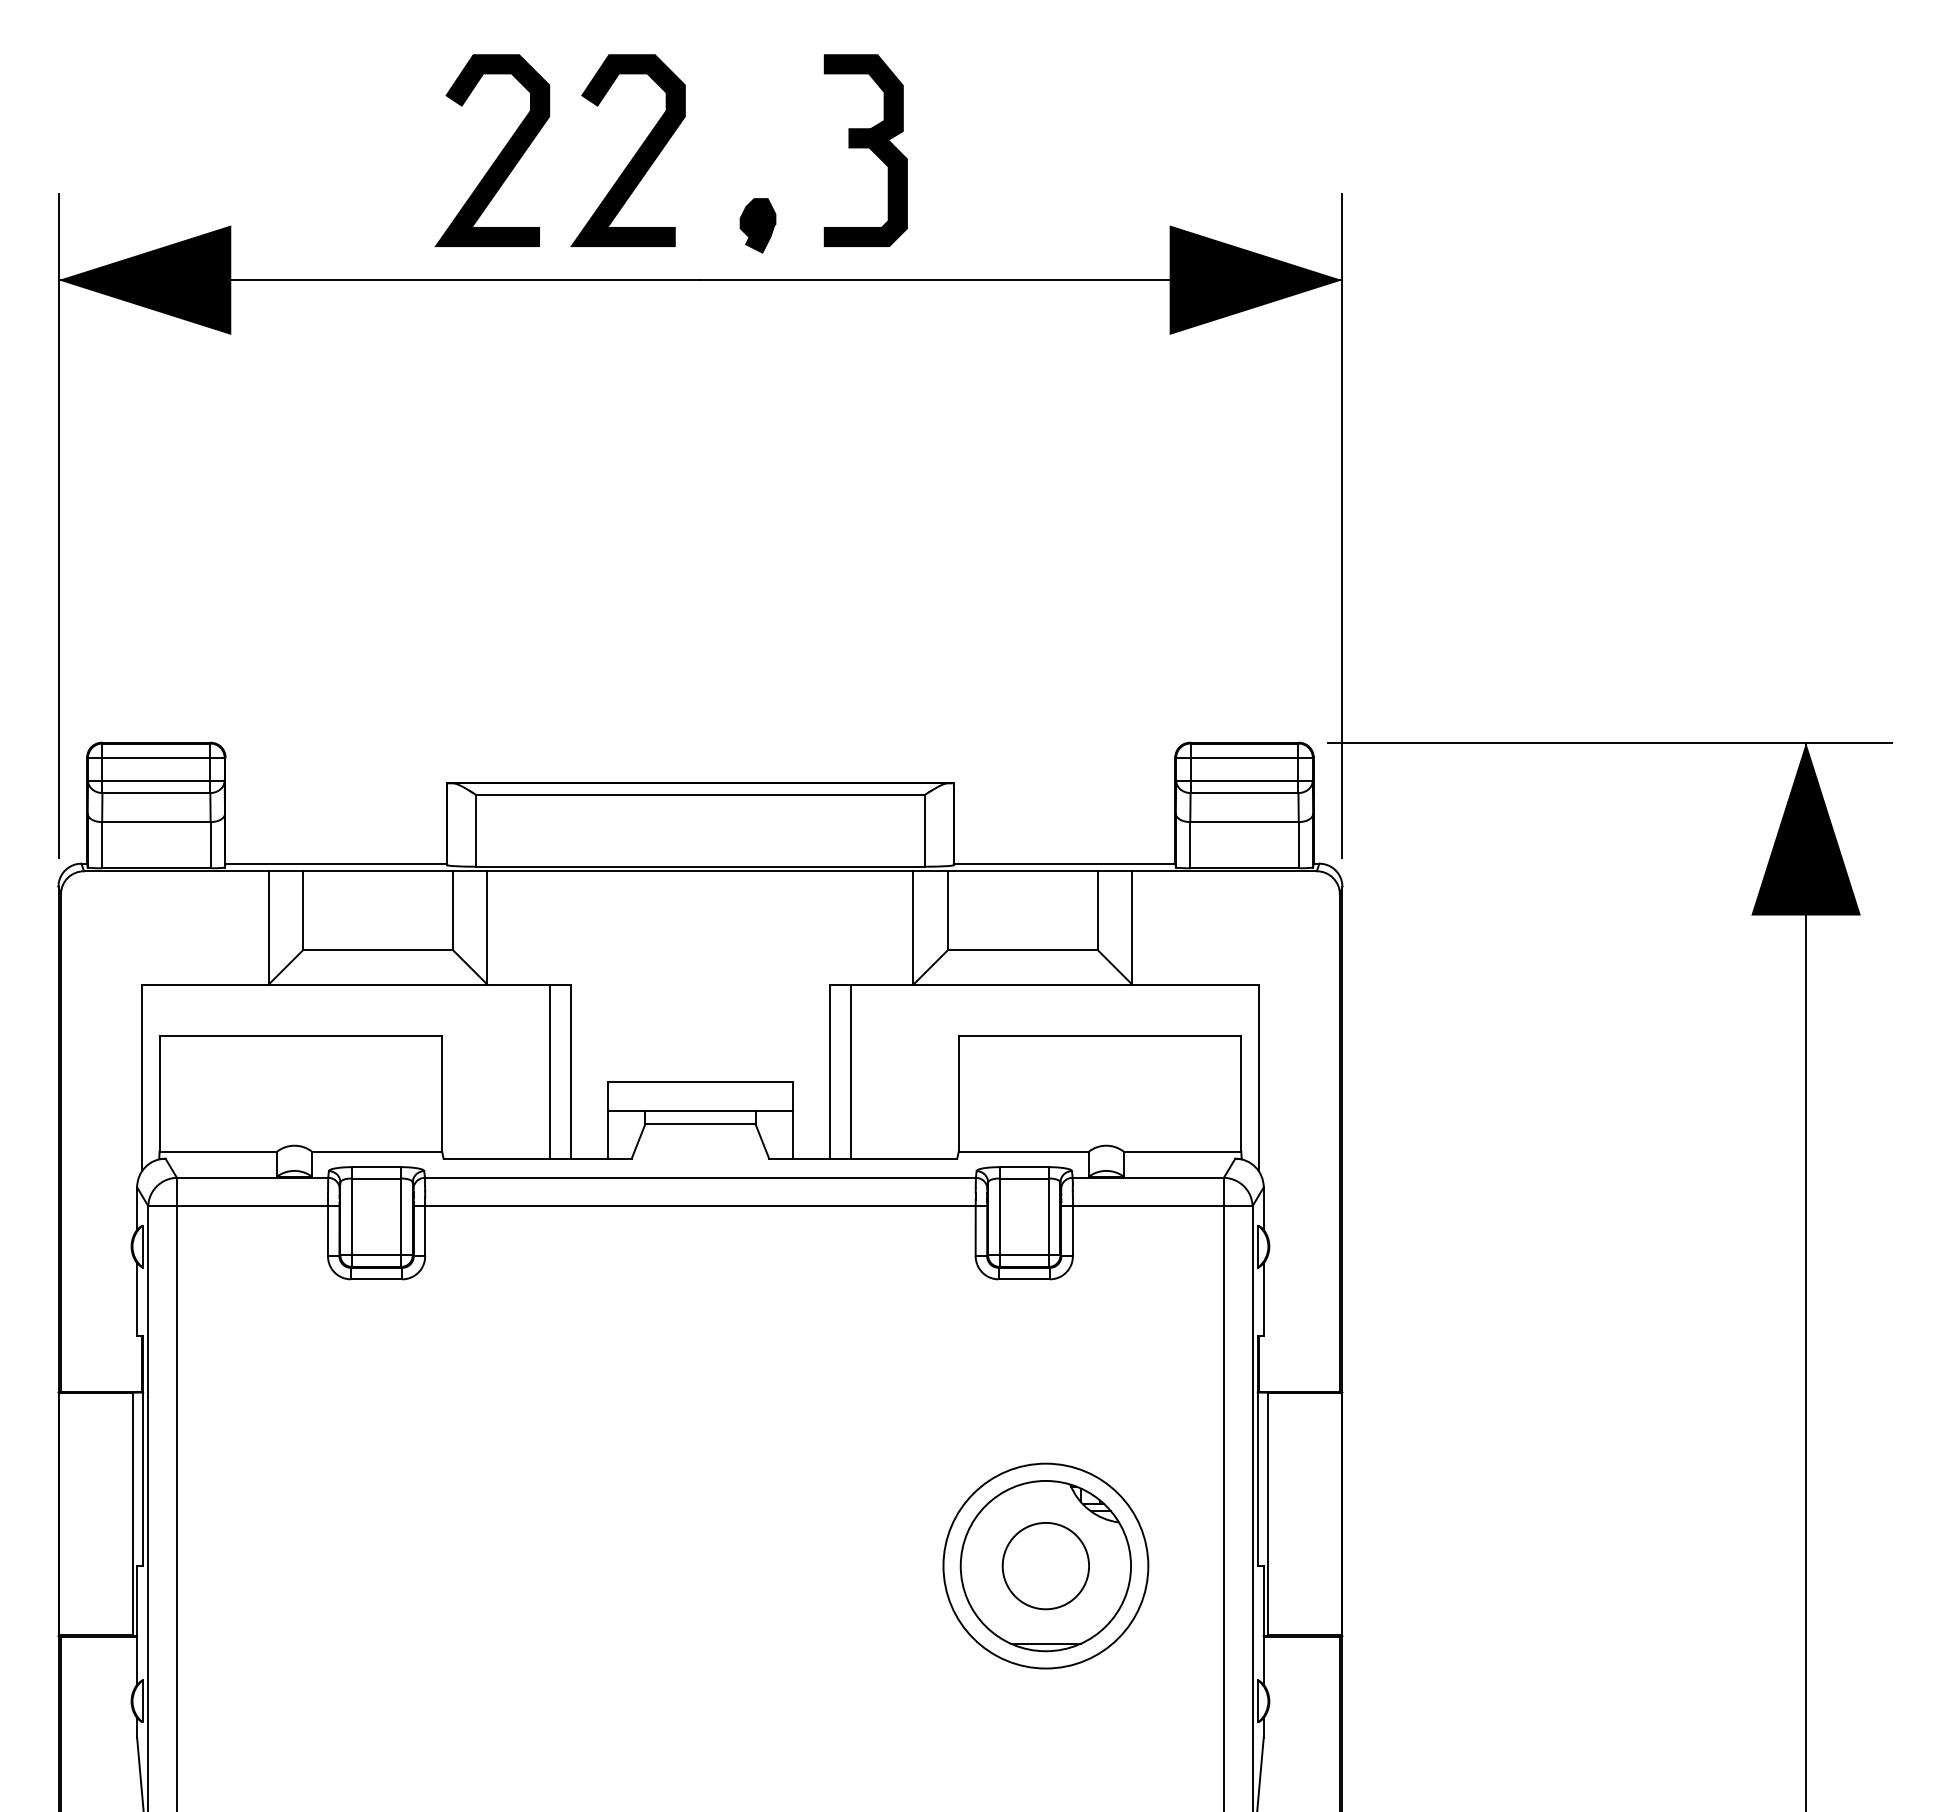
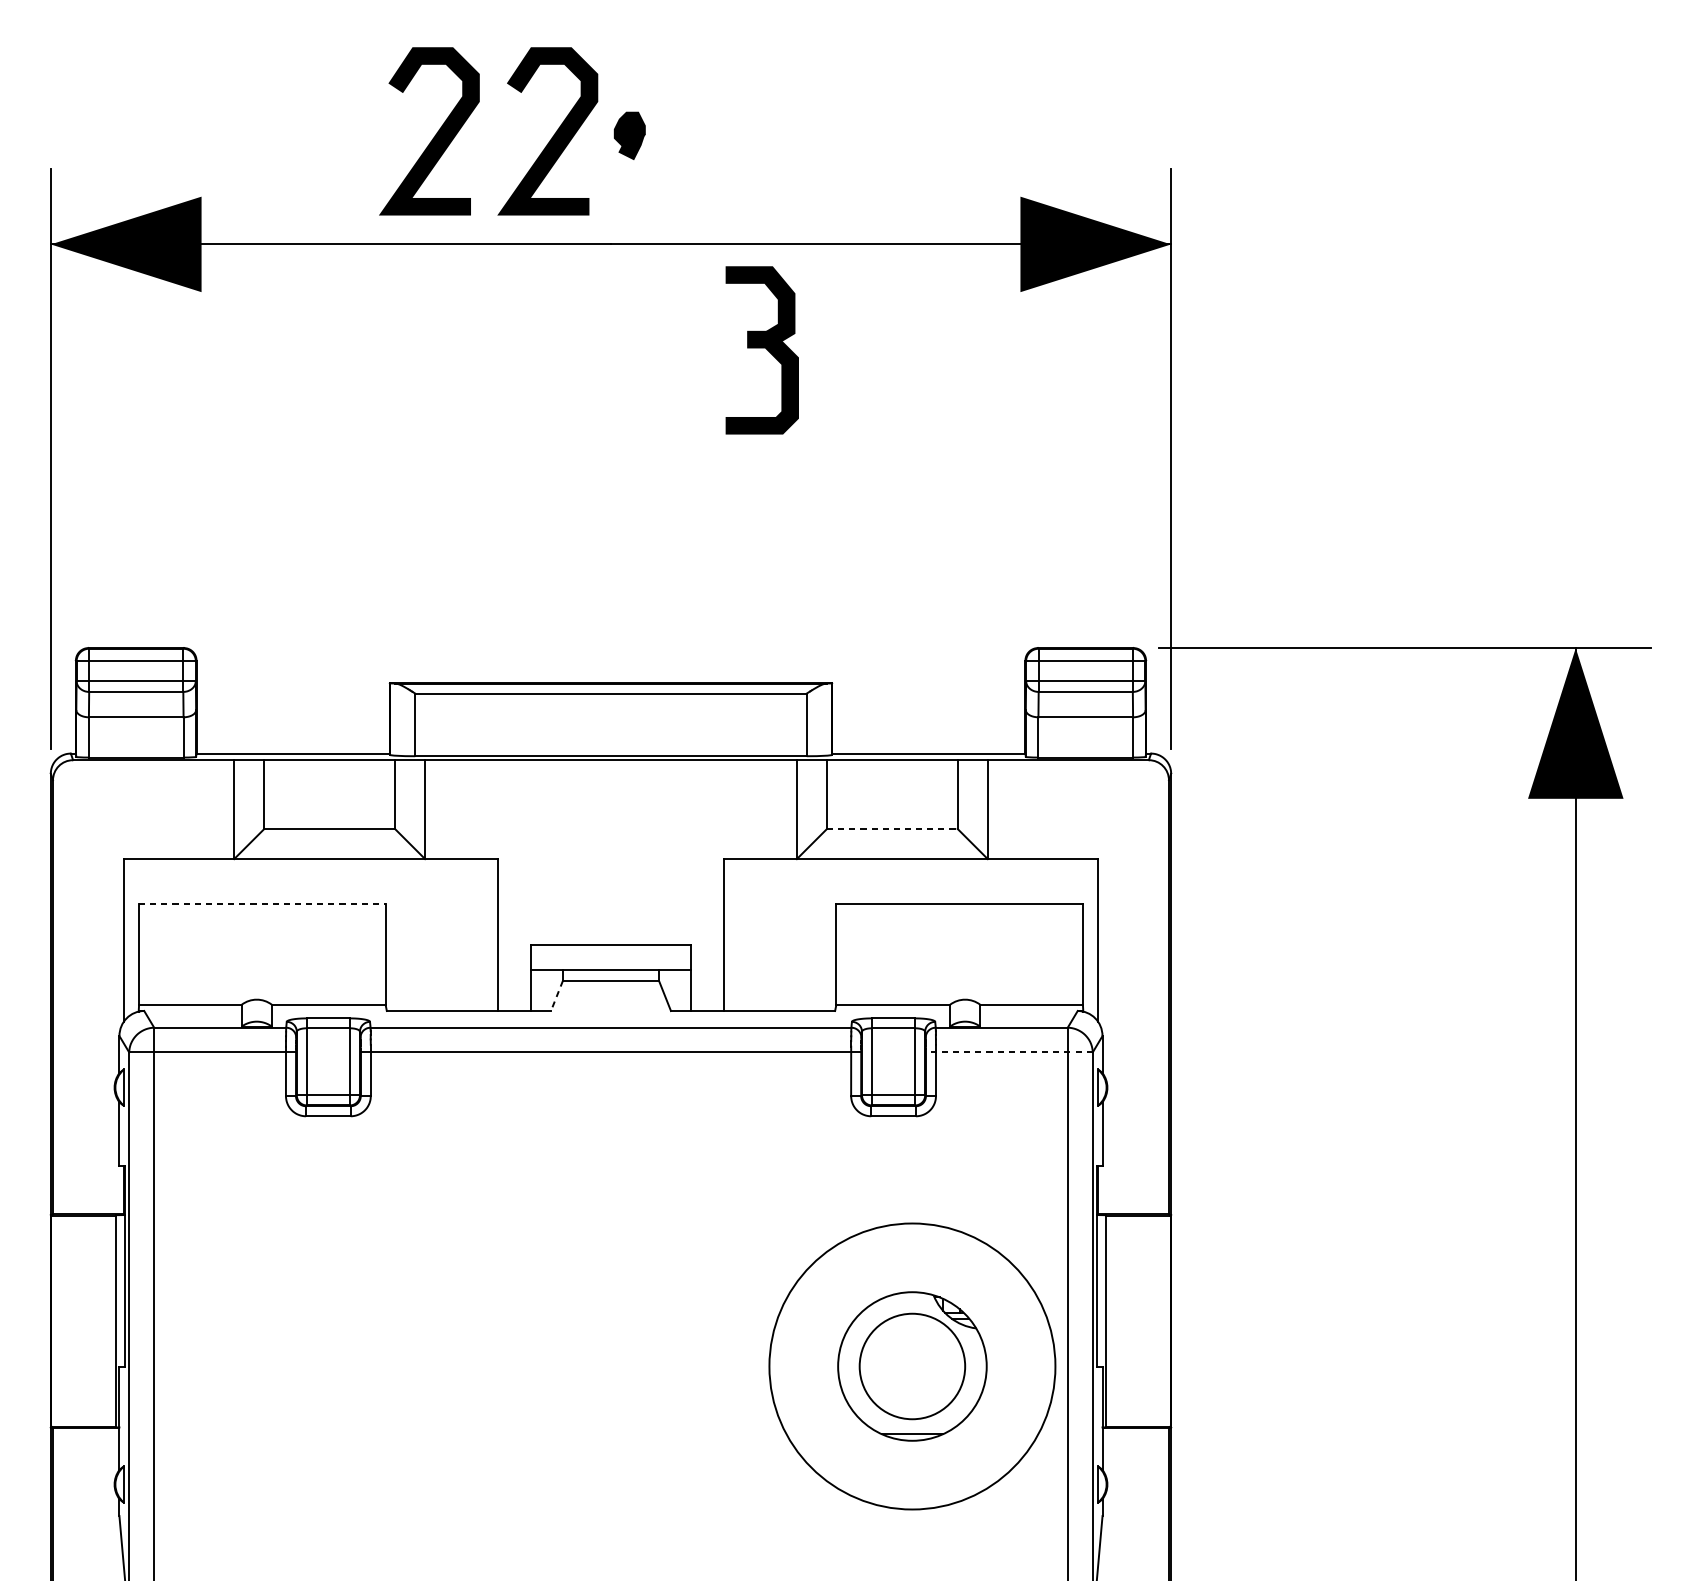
part: (865, 150) -> (761, 350), moved
part: (757, 225) -> (629, 135), moved
line: (1022, 950) -> (892, 829), solid -> dashed
line: (301, 1036) -> (262, 904), solid -> dashed
line: (549, 1071) -> (479, 934), removed
line: (850, 1071) -> (741, 934), removed
line: (638, 1141) -> (556, 995), solid -> dashed
line: (1156, 1206) -> (1008, 1052), solid -> dashed
circle: (1045, 1565) -> (912, 1365), size x1.4
circle: (1045, 1565) -> (912, 1365), size x1.6

